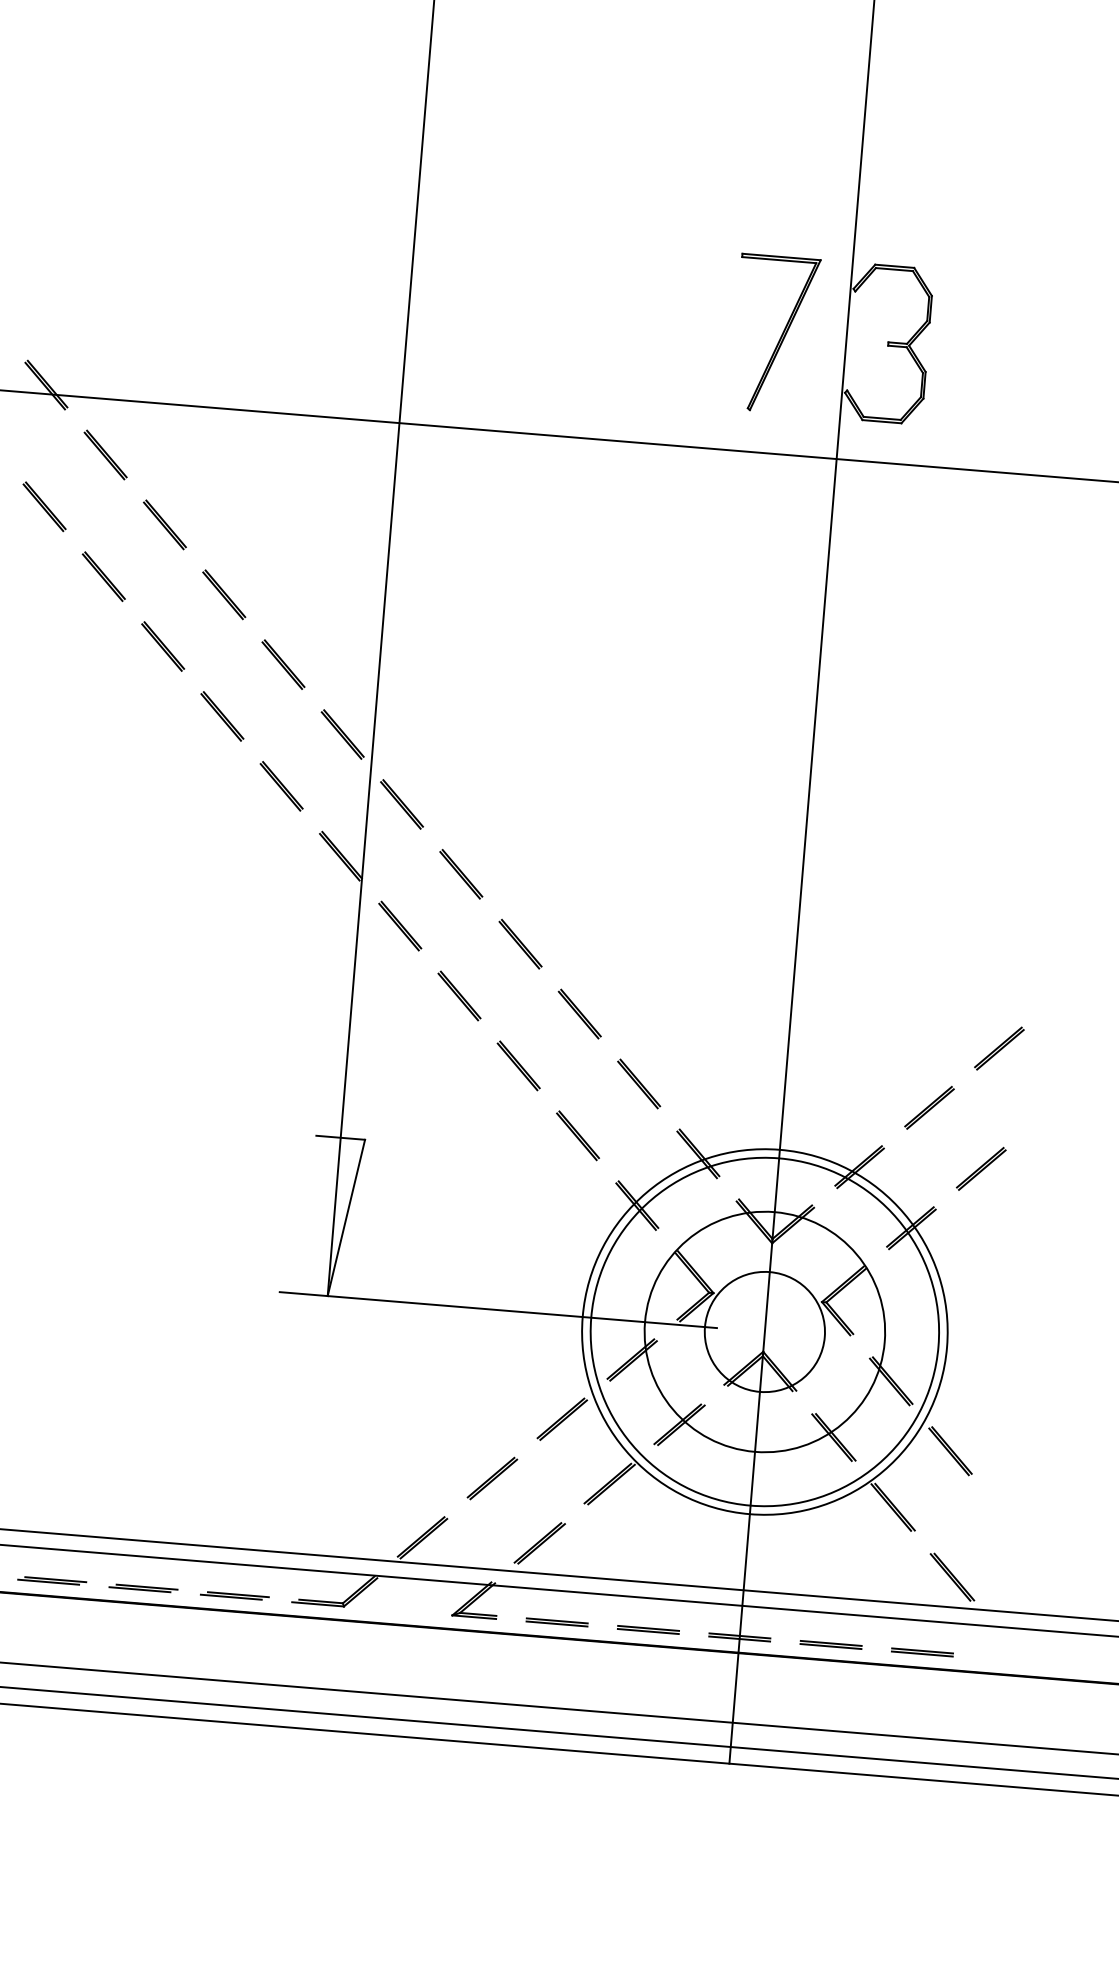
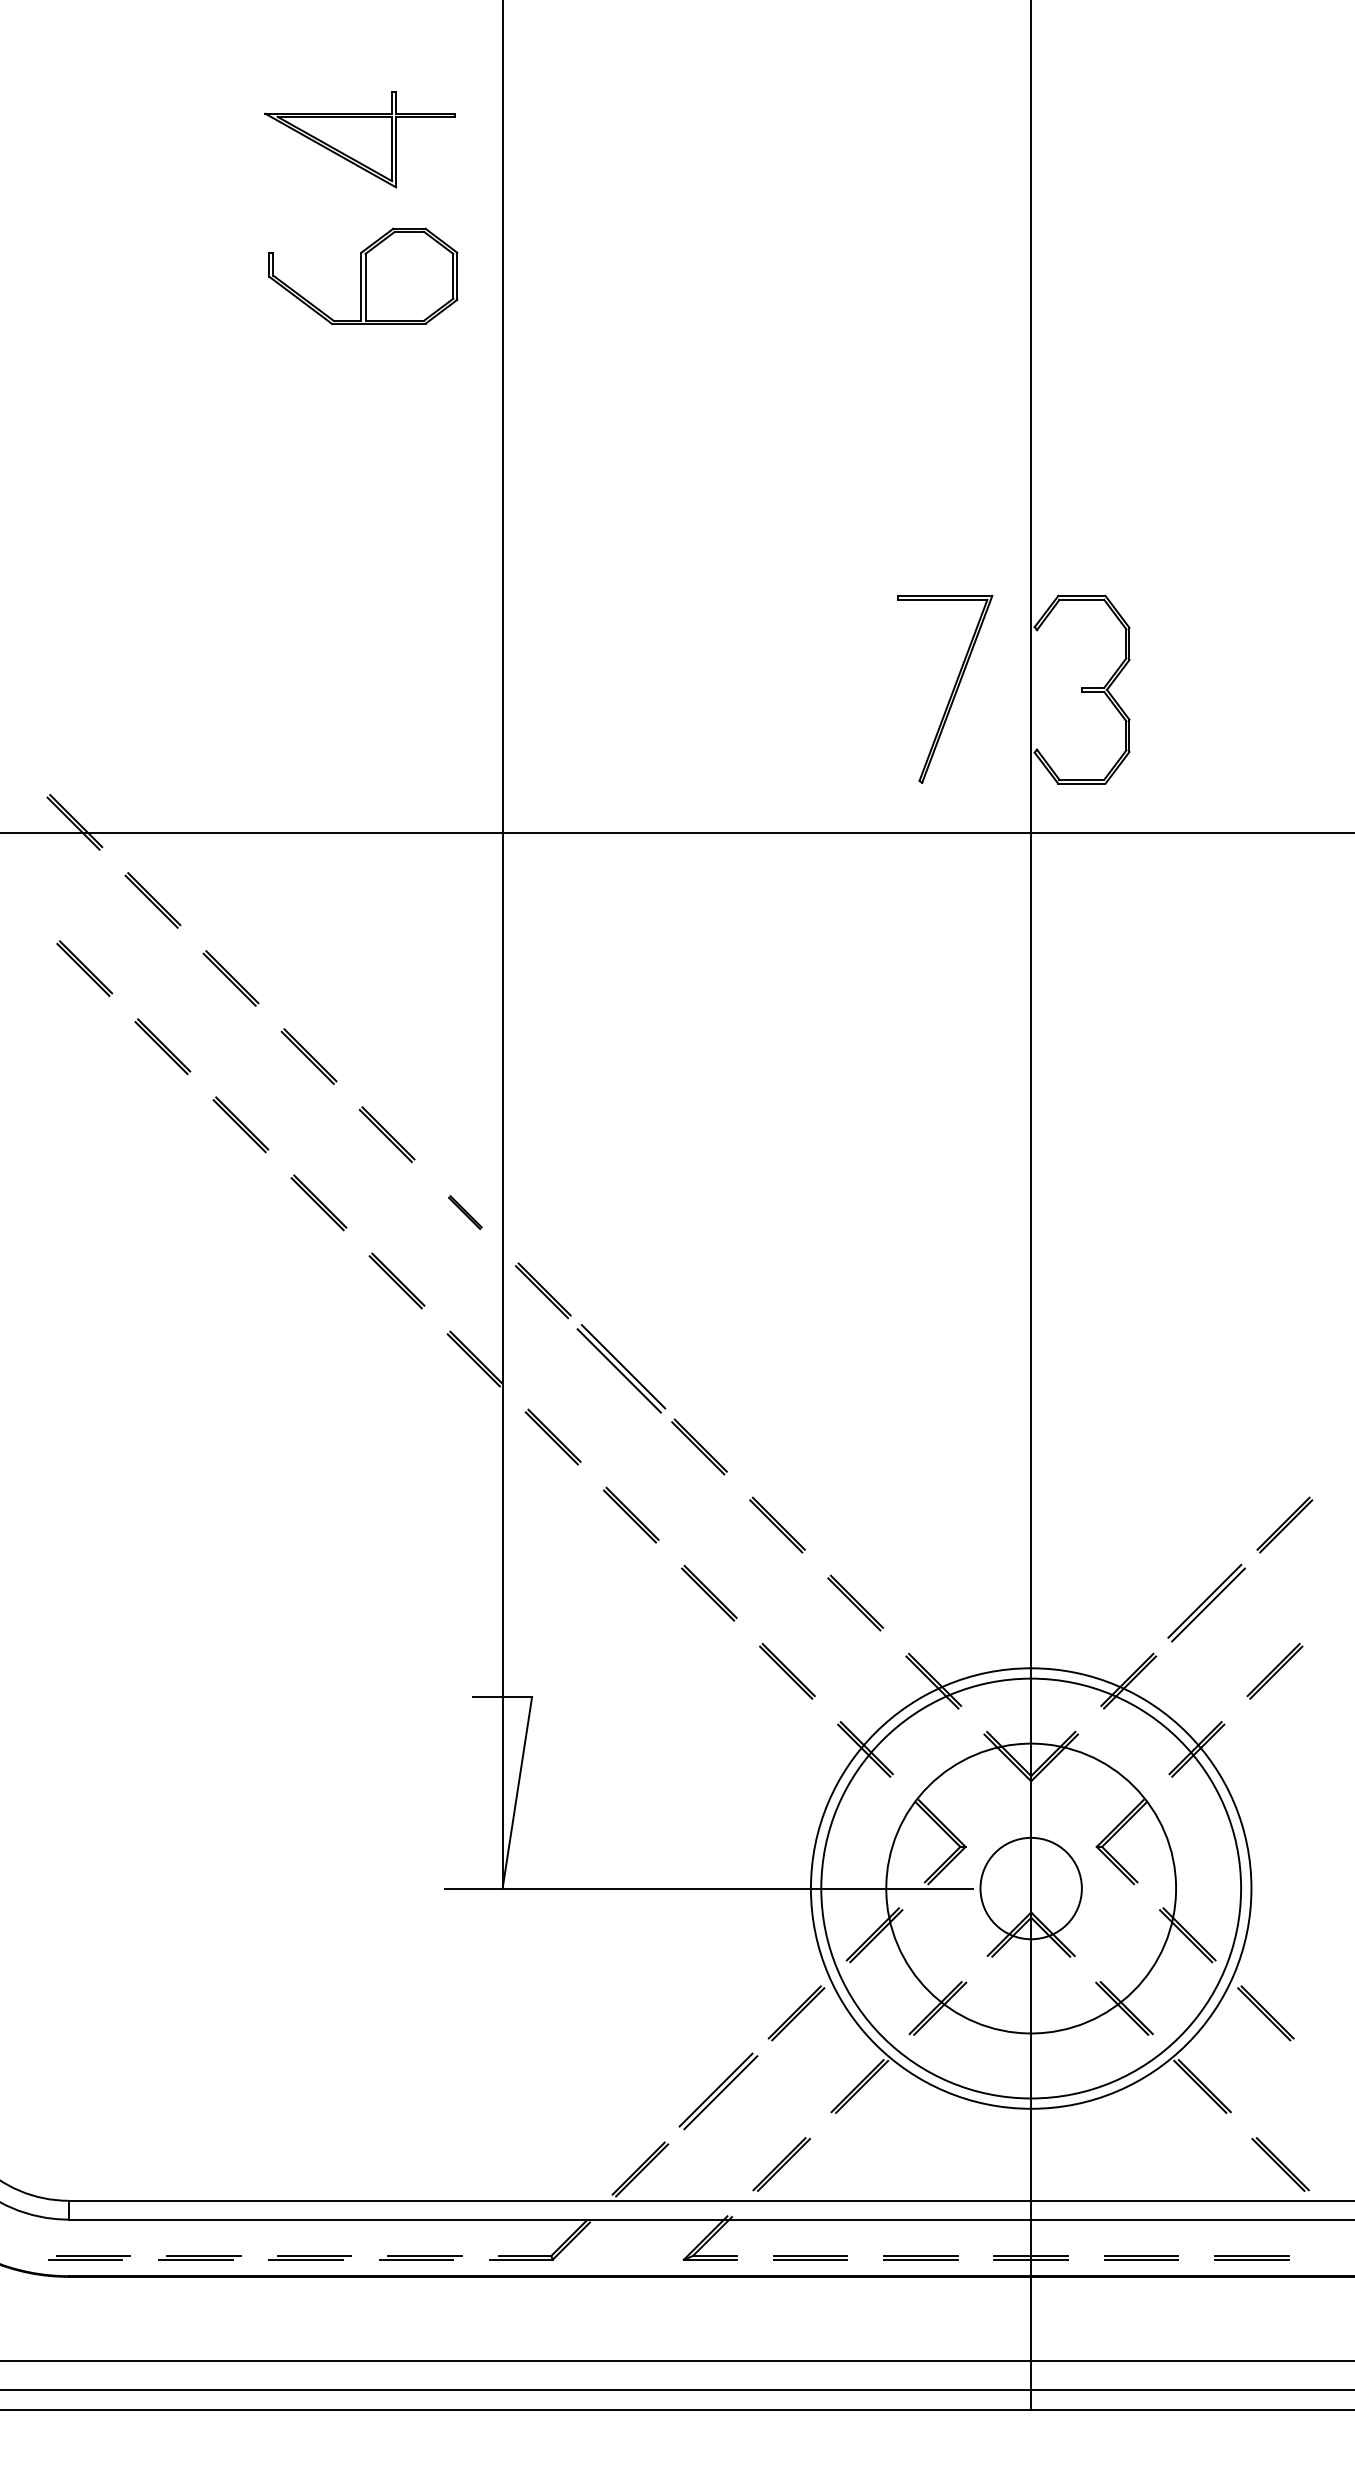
part: (342, 734) -> (465, 1212), size x0.6
part: (461, 874) -> (621, 1368), size x1.6
part: (929, 1107) -> (1206, 1602), size x1.4
circle: (764, 1331) -> (1030, 1888), size x0.7
part: (492, 1478) -> (718, 2091), size x1.4

